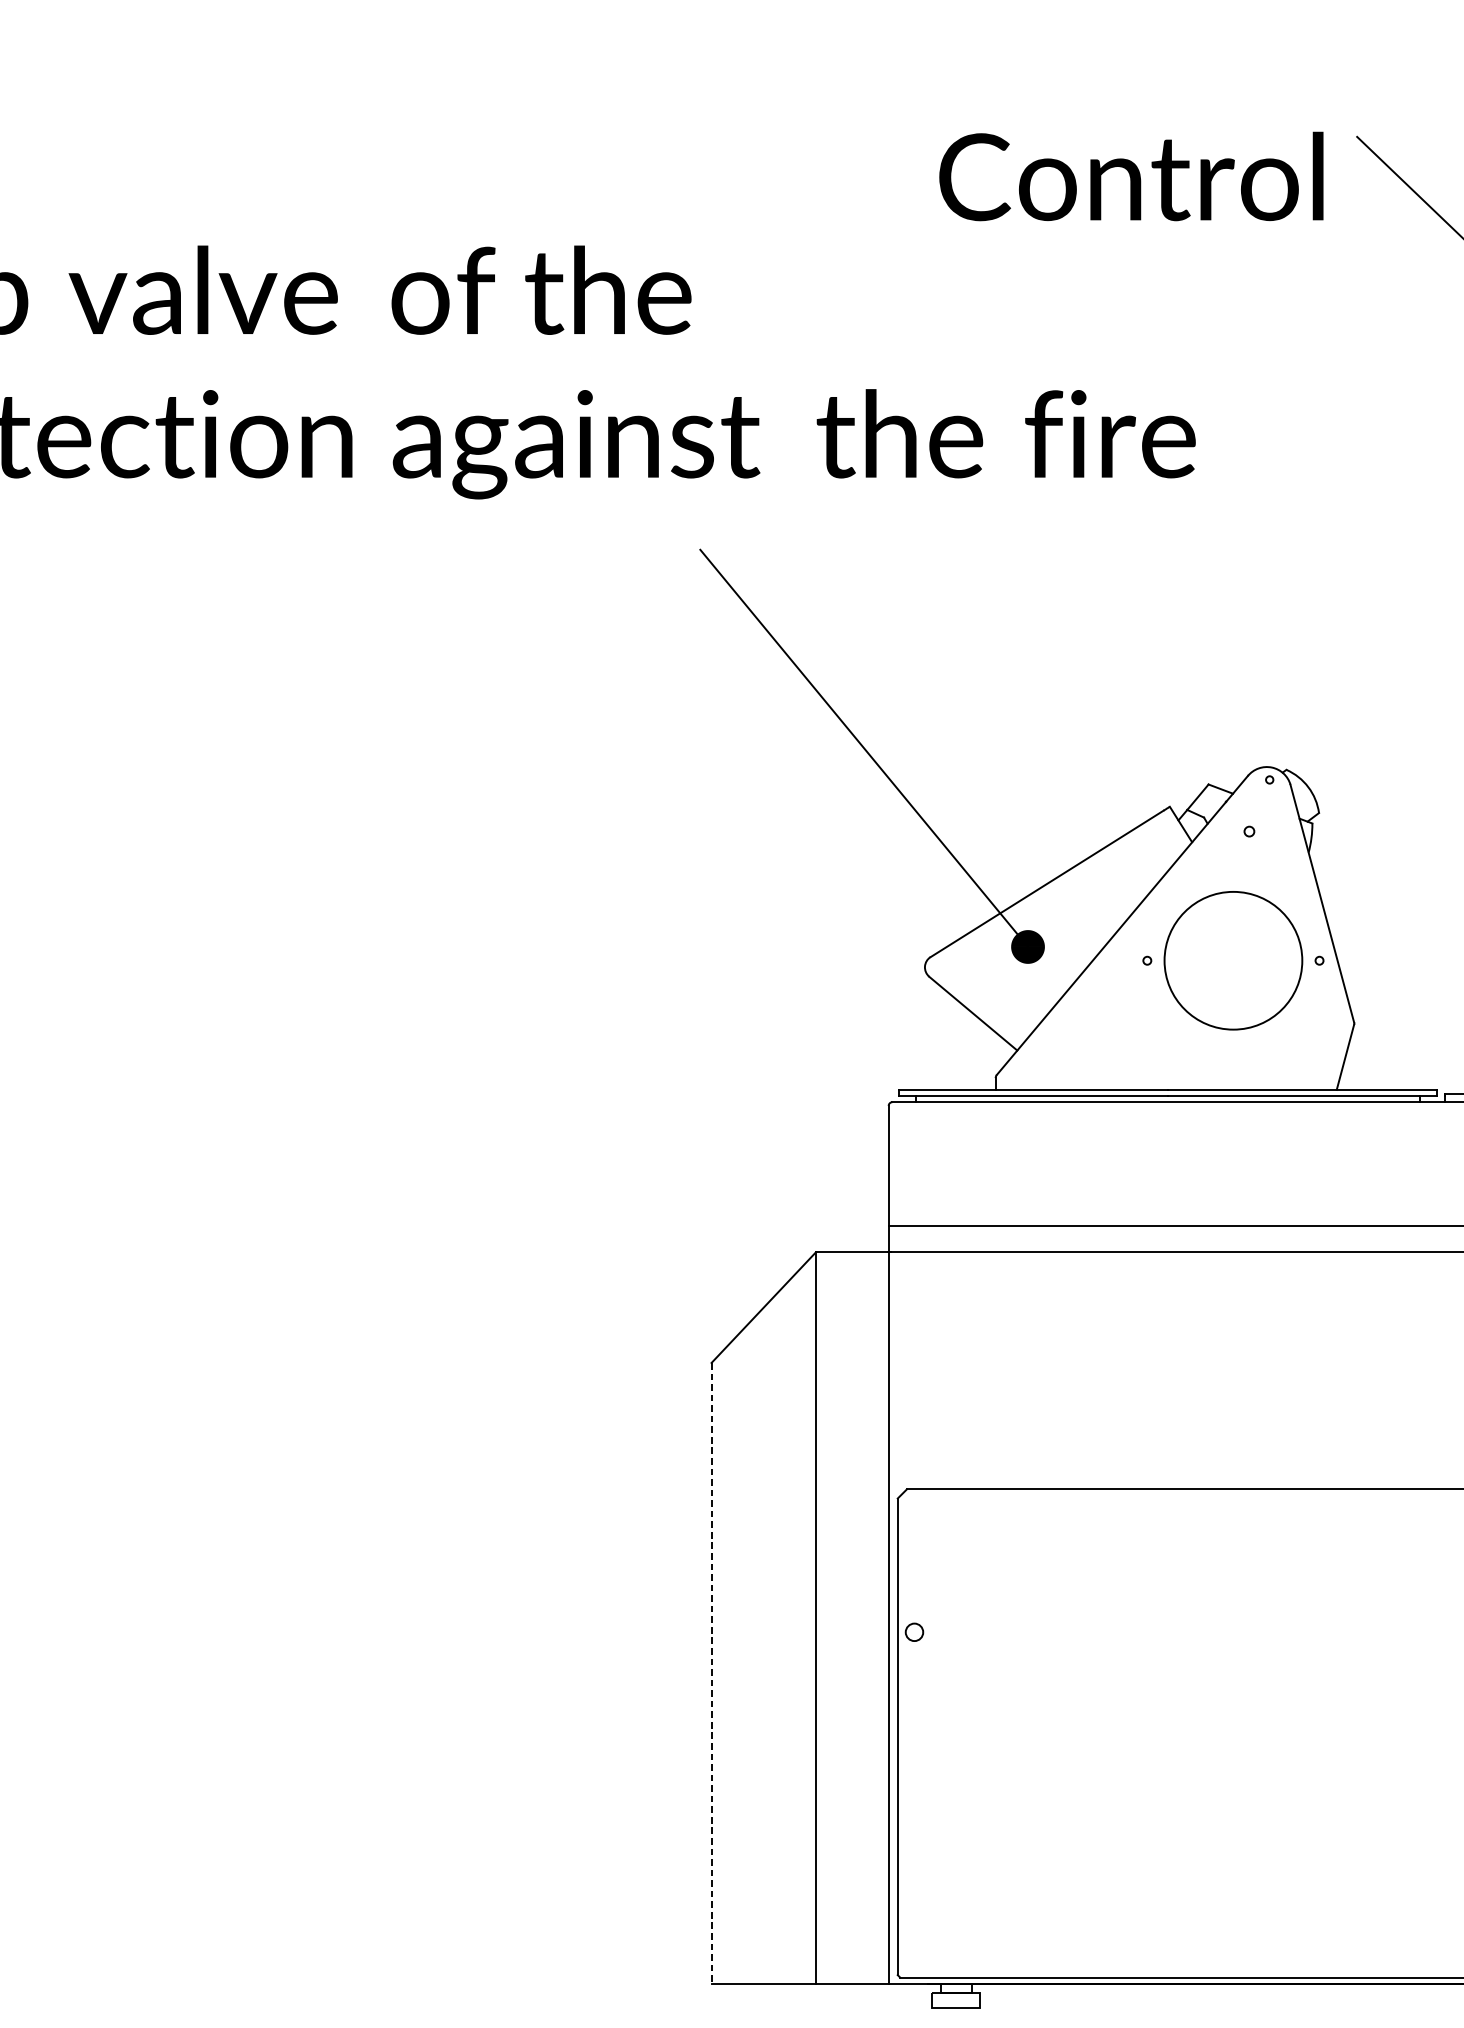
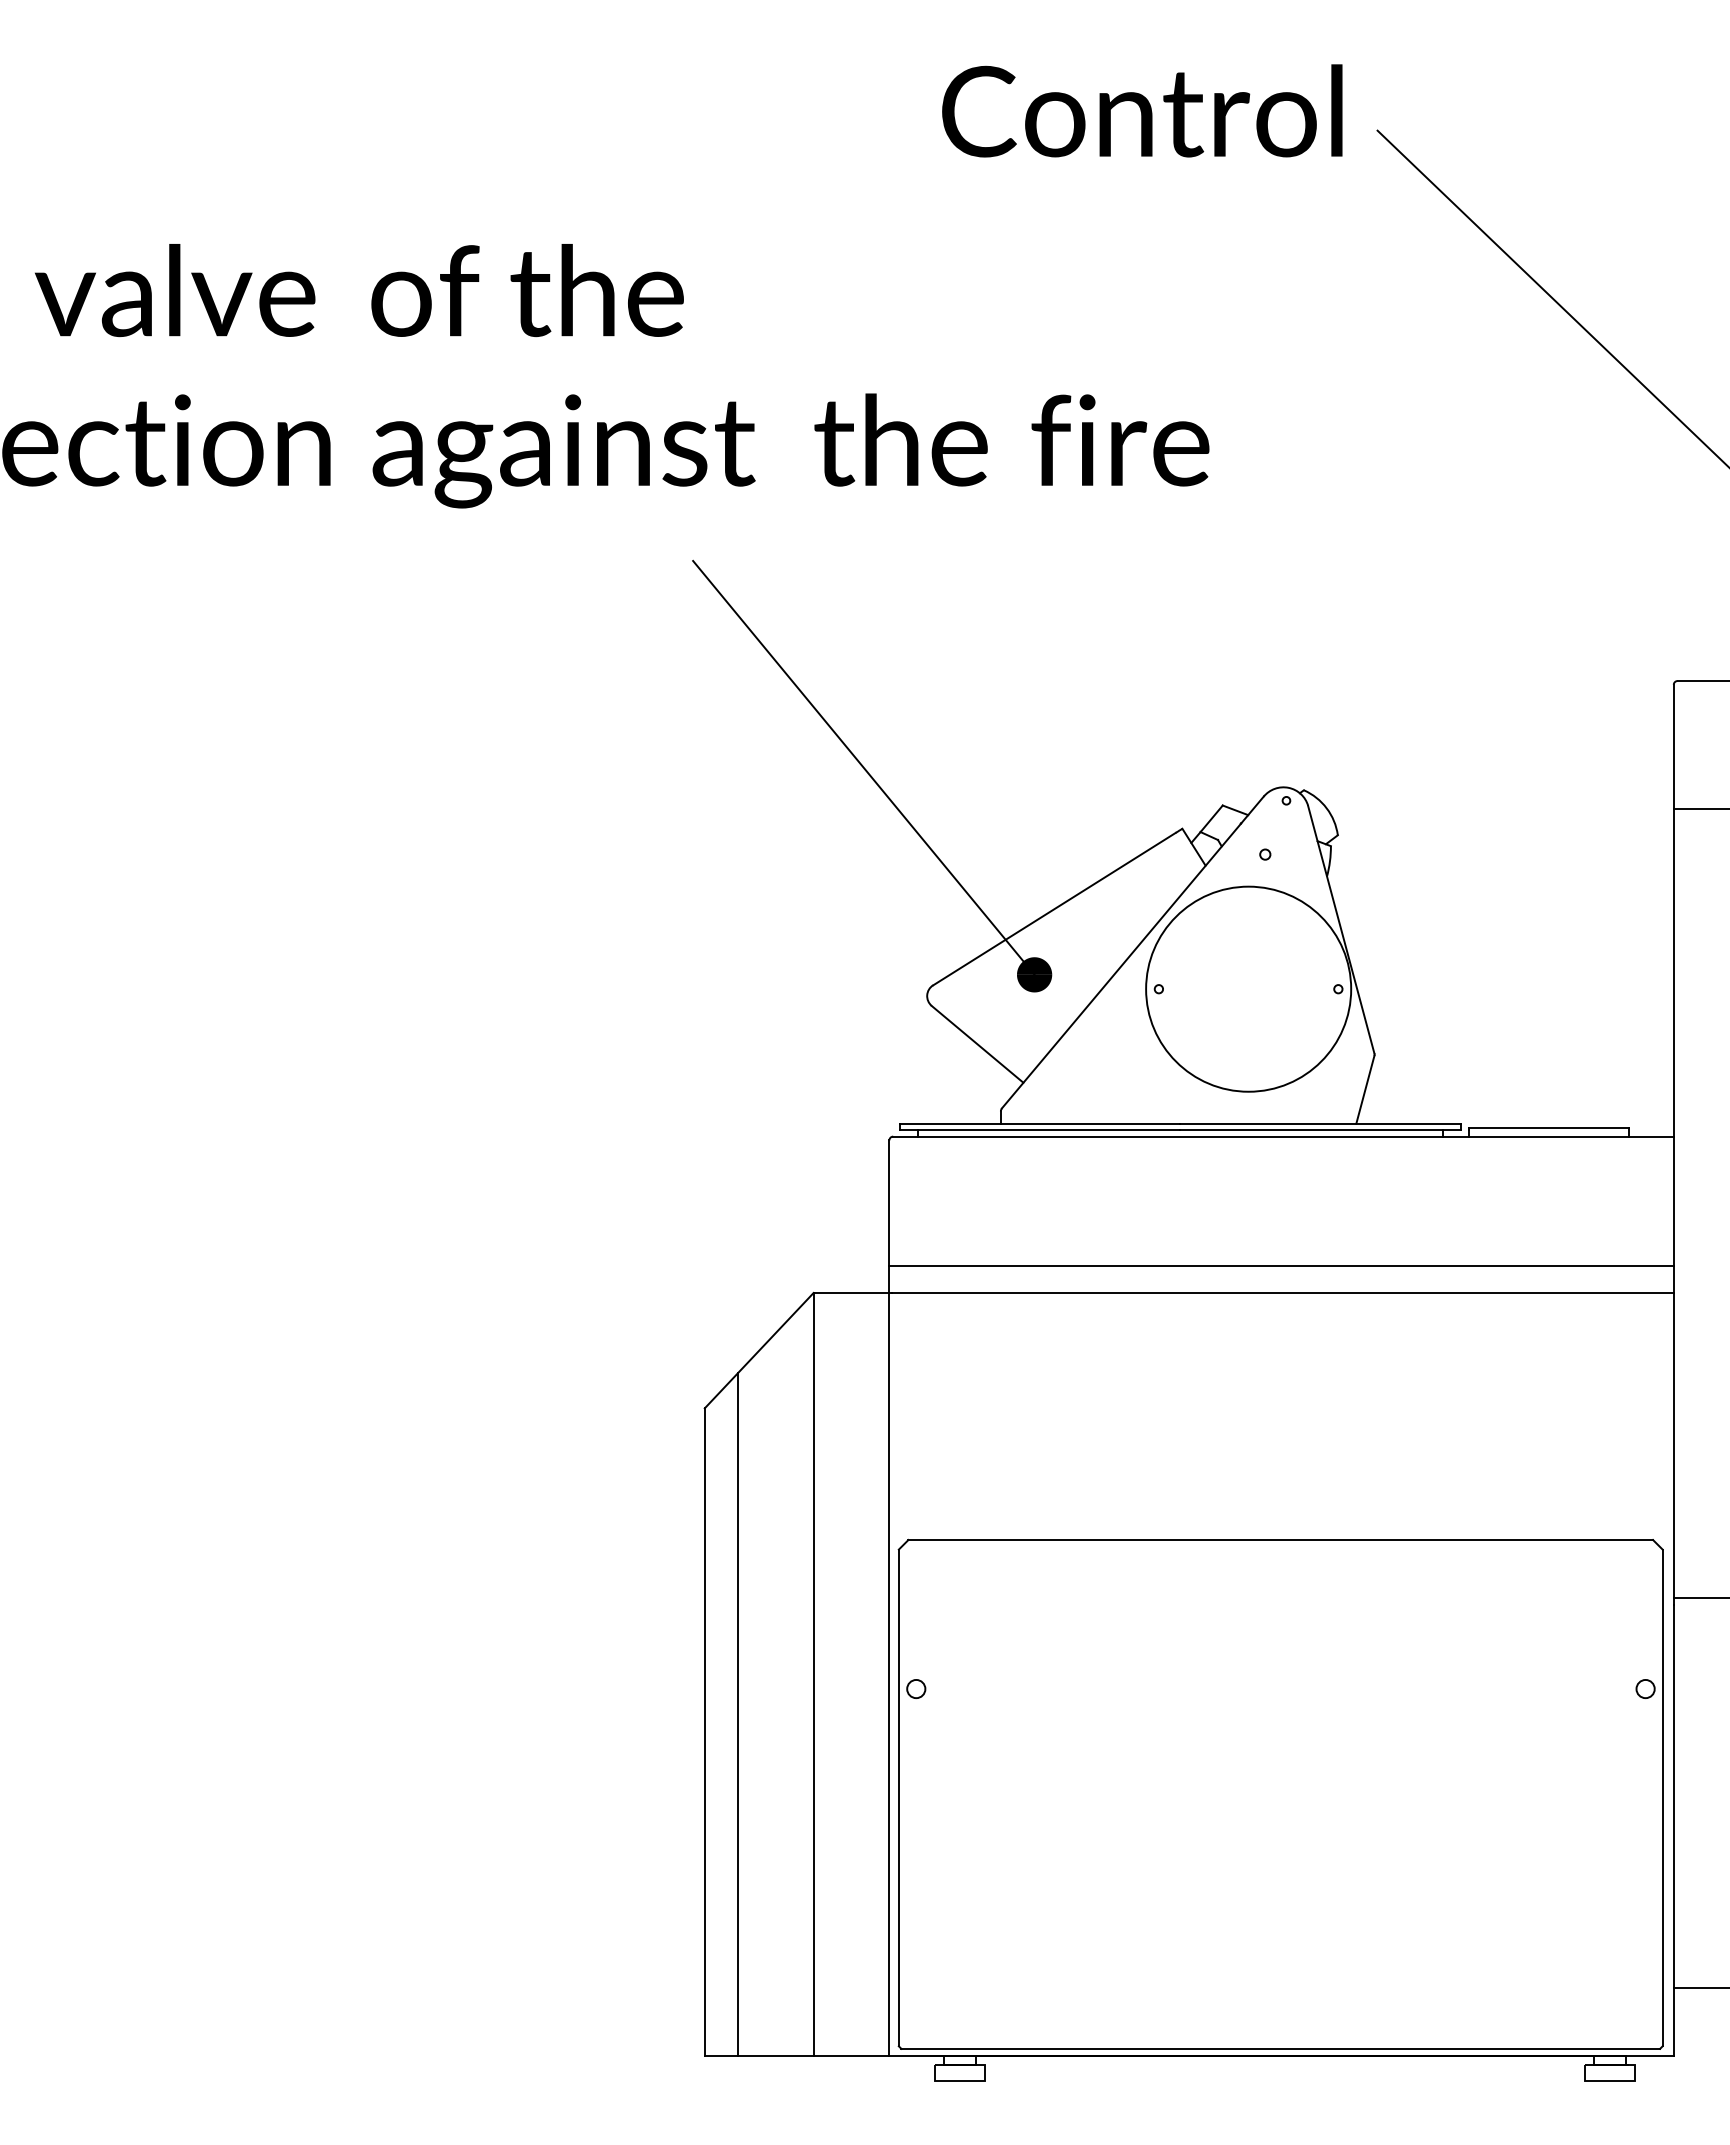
text: (1131, 176) -> (1142, 110), moved
circle: (1233, 960) -> (1248, 988), size x1.43
line: (742, 1656) -> (737, 1714), added
line: (711, 1674) -> (704, 1732), dashed -> solid

